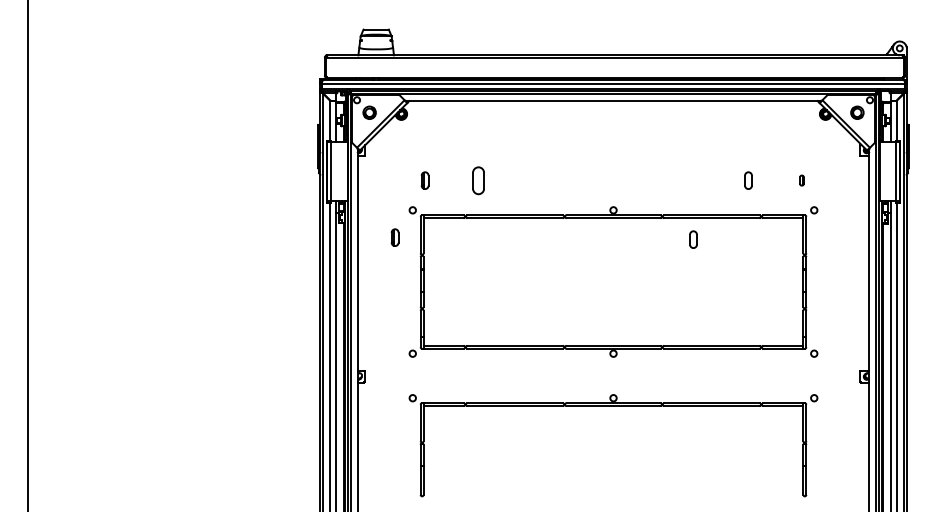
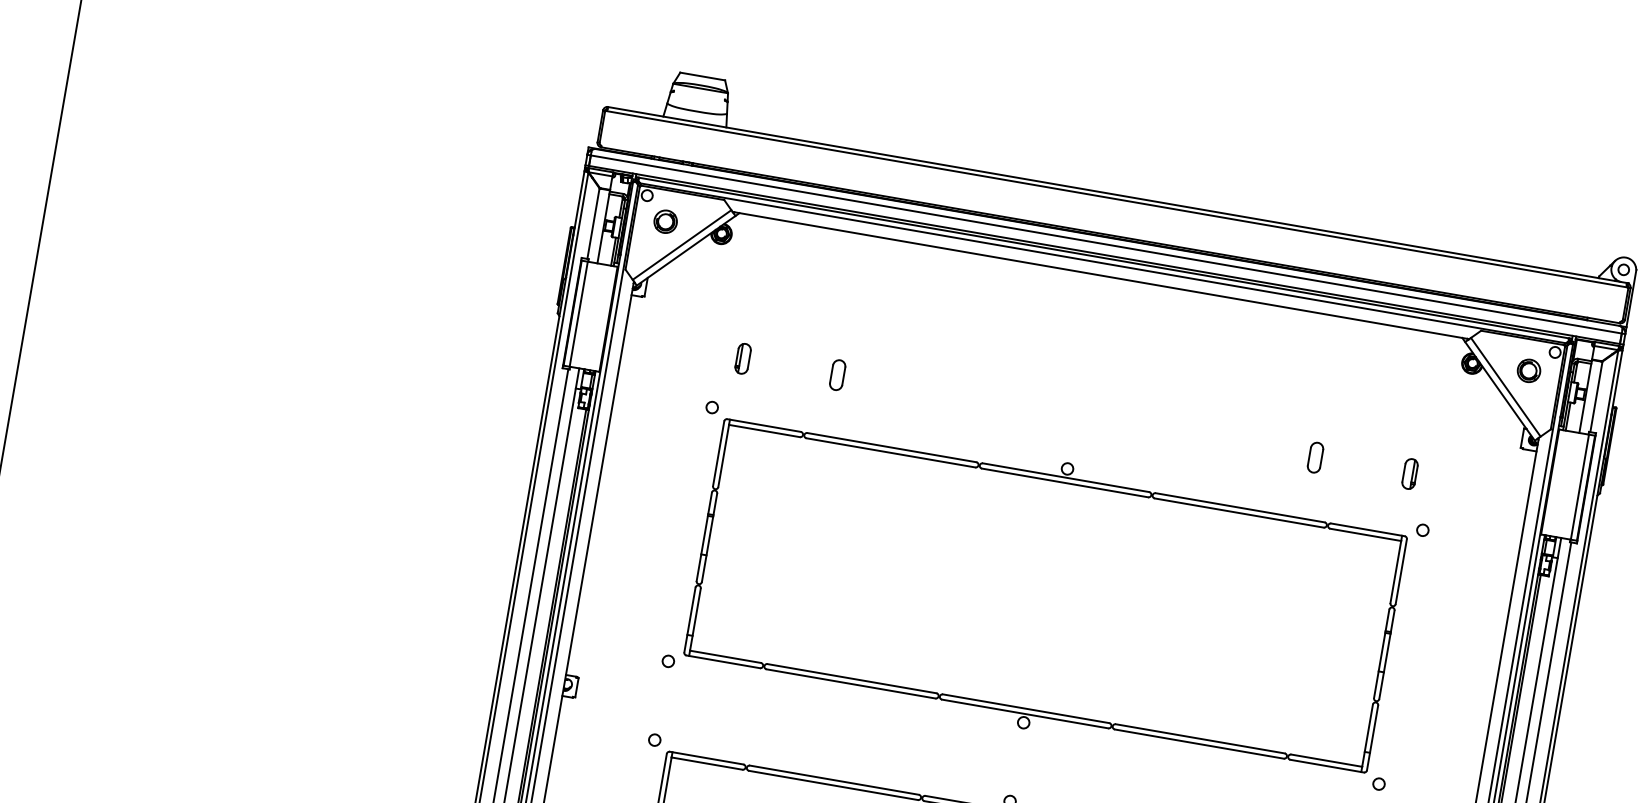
part: (478, 180) -> (837, 374), size x0.62
part: (801, 180) -> (1409, 473), size x1.67
part: (394, 237) -> (671, 450), removed
part: (693, 239) -> (1200, 545), removed

